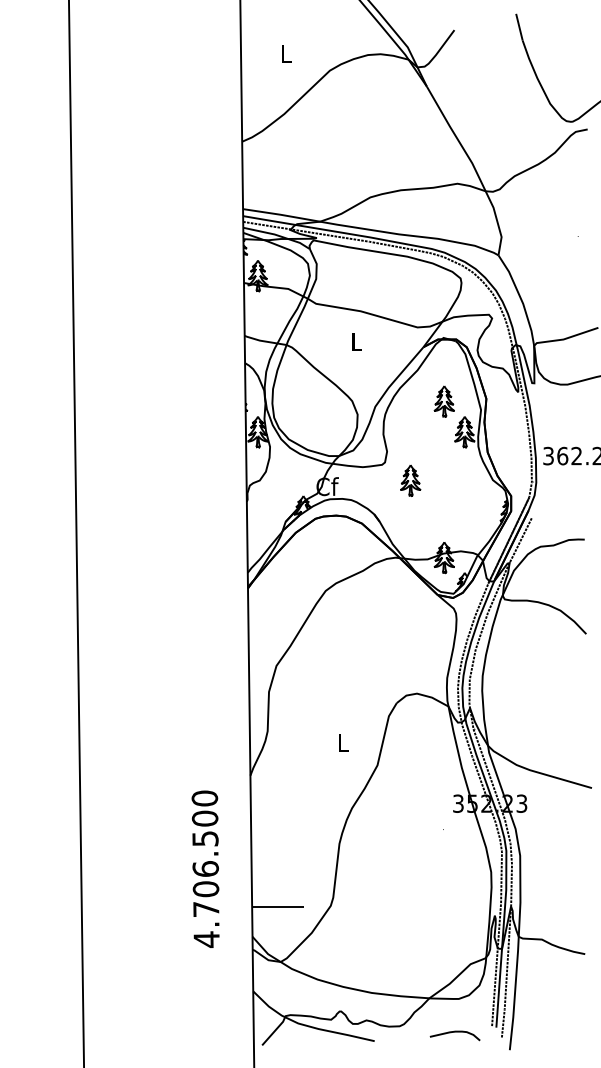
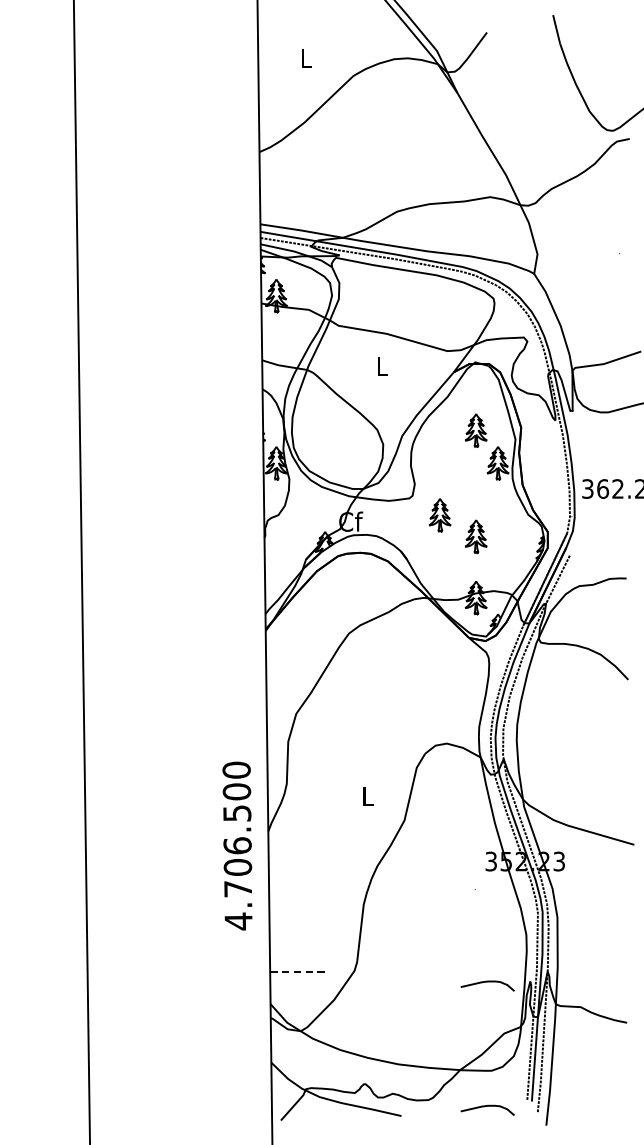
part: (443, 500) -> (475, 536), added
text: (205, 868) -> (237, 845), moved
line: (277, 906) -> (297, 971), solid -> dashed
curve: (454, 916) -> (487, 982), added

